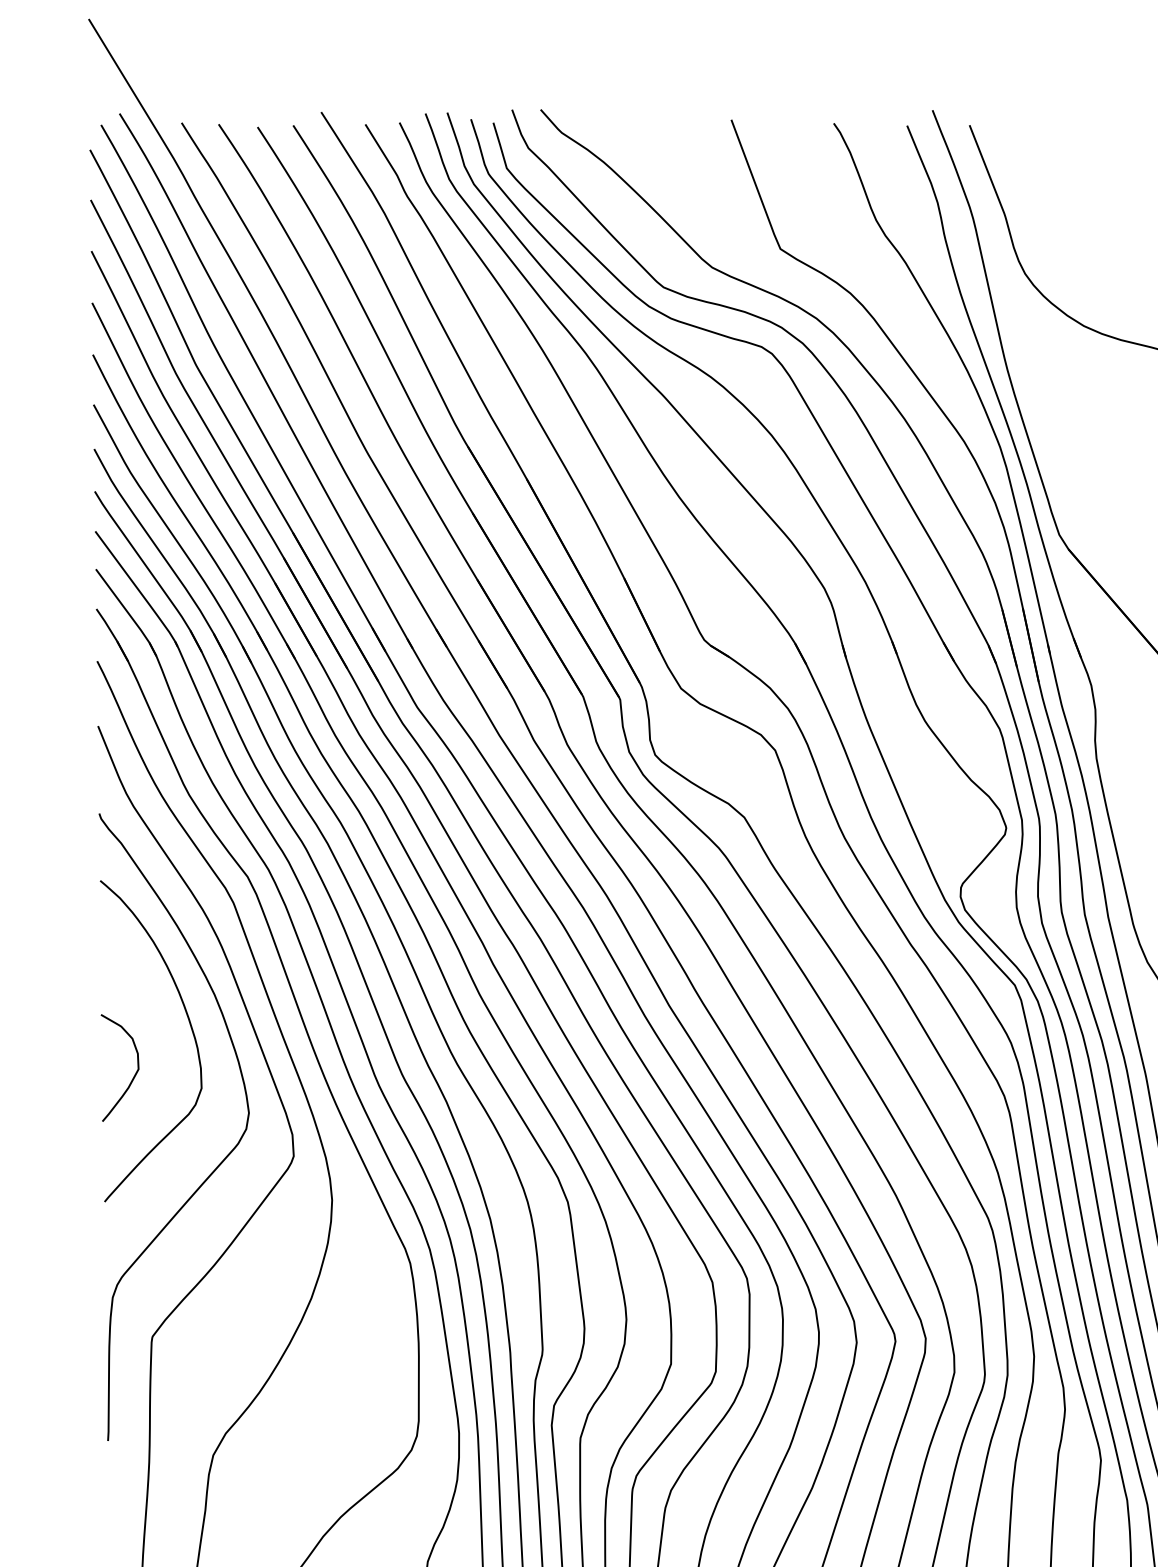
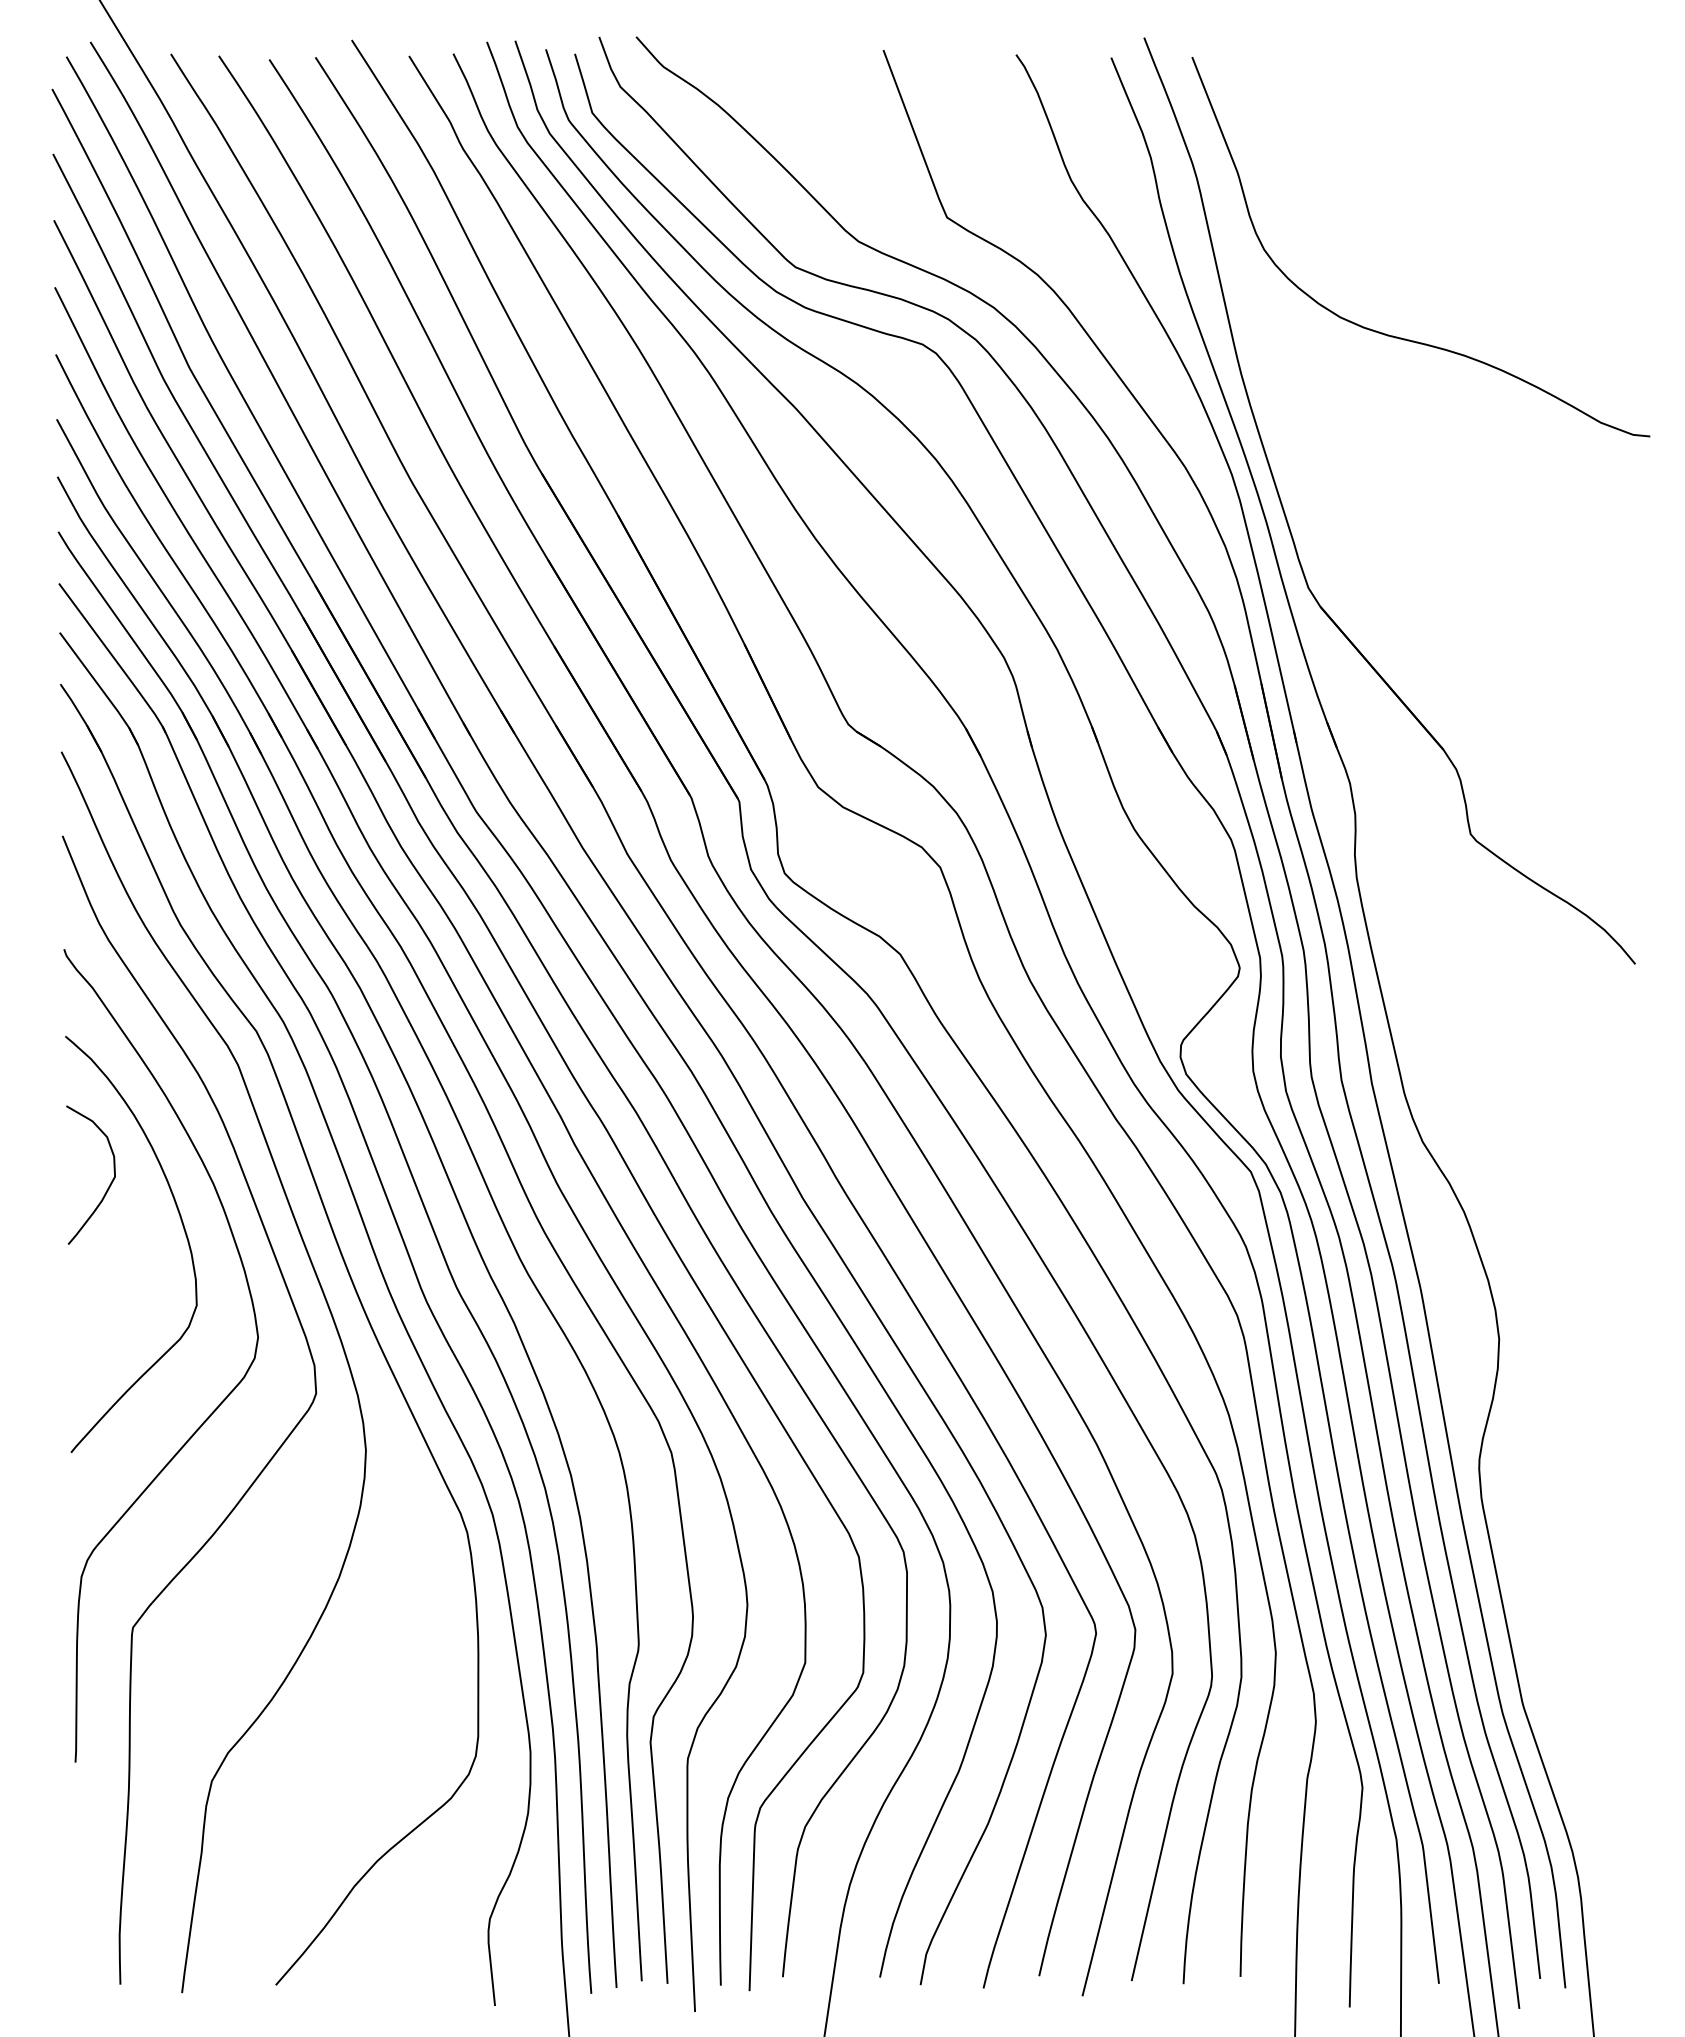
curve: (134, 1075) -> (109, 1184), moved

